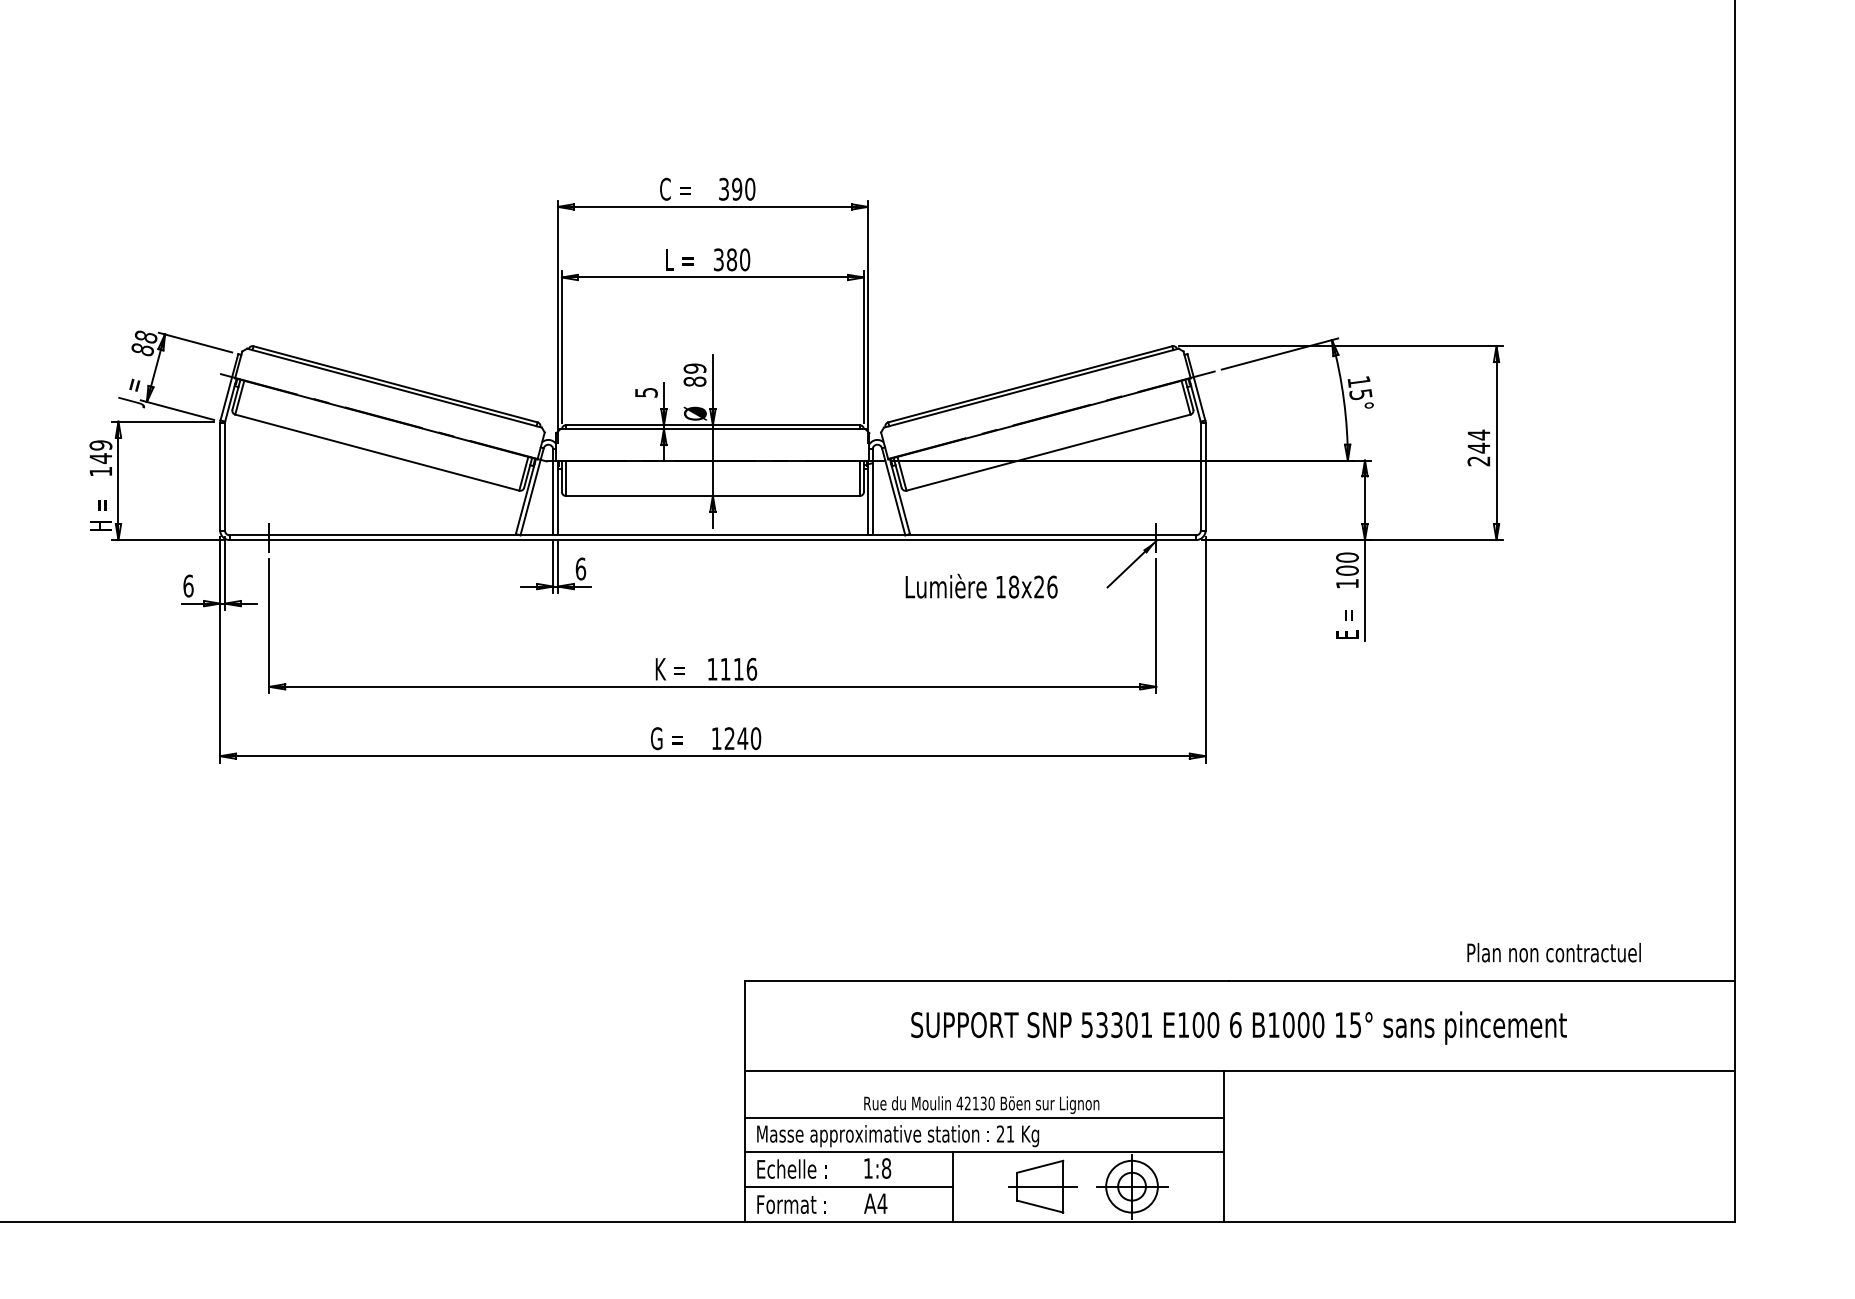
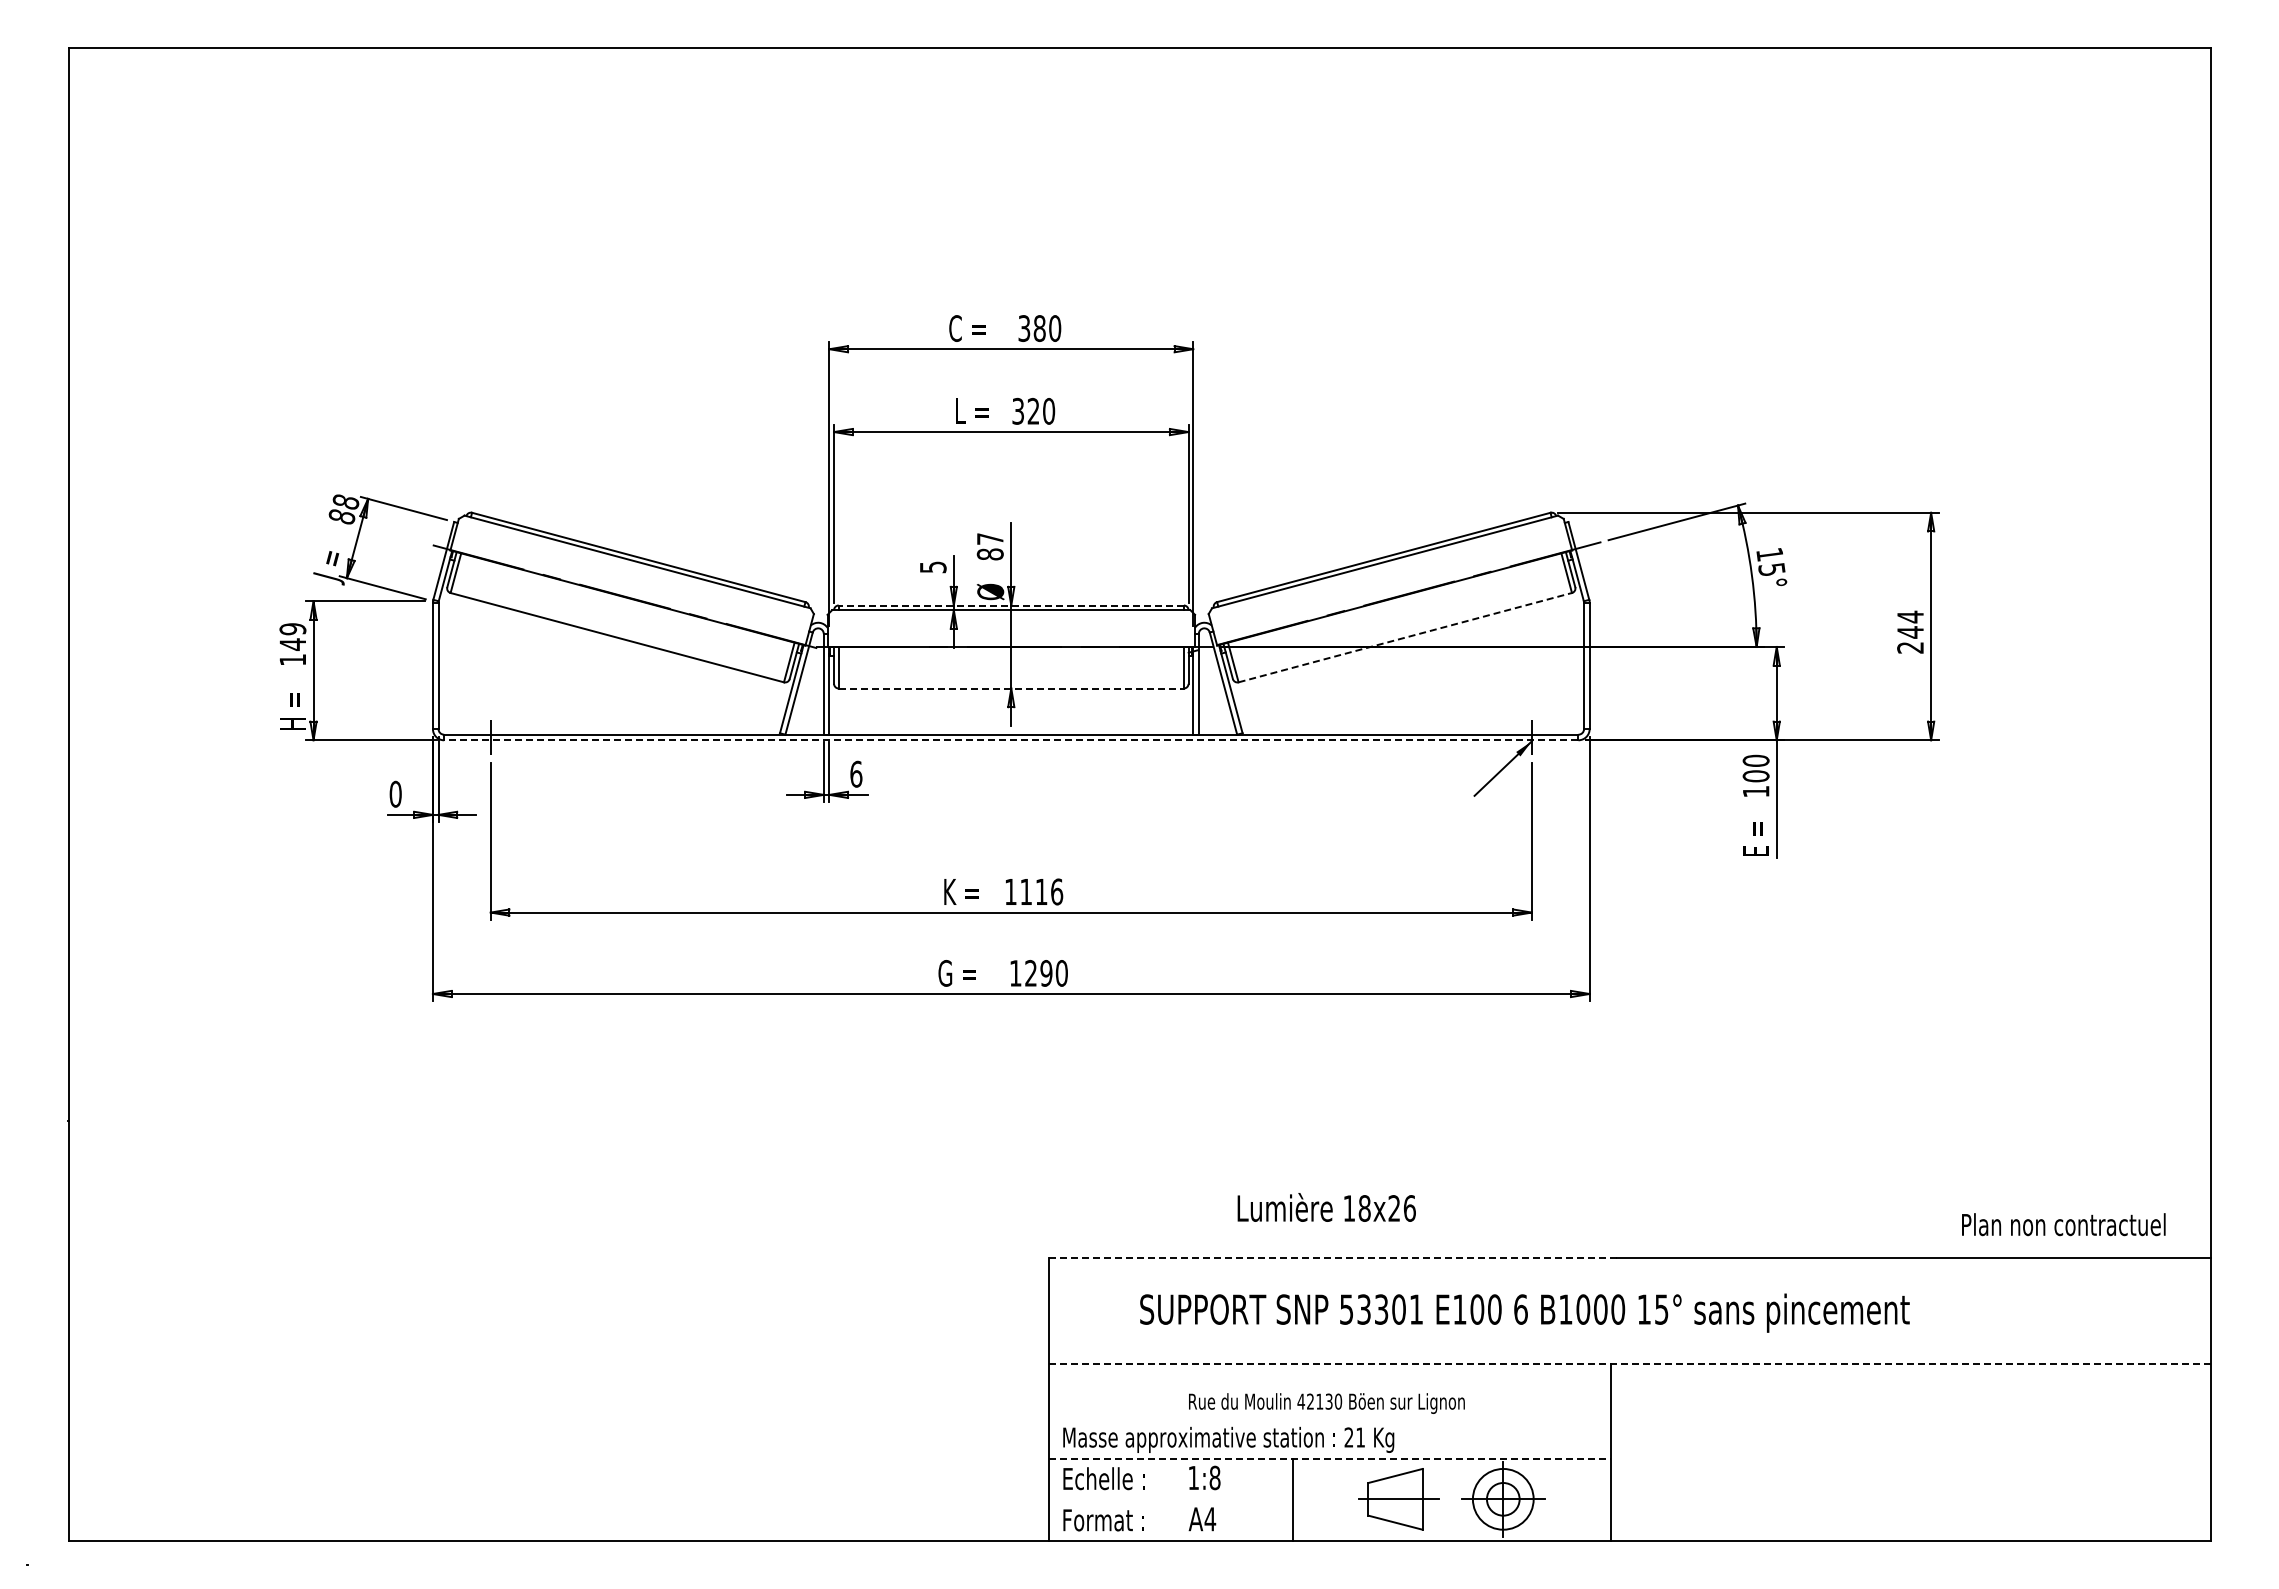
text: (736, 189) -> (1039, 328), 390 -> 380
text: (731, 259) -> (1033, 411), 380 -> 320
text: (694, 369) -> (989, 539), 89 -> 87
line: (713, 425) -> (1011, 605), solid -> dashed
line: (1048, 452) -> (1405, 637), solid -> dashed
line: (713, 495) -> (1011, 688), solid -> dashed
line: (712, 540) -> (1010, 740), solid -> dashed
text: (188, 585) -> (395, 793), 6 -> 0
text: (981, 586) -> (1326, 1207), moved
text: (742, 738) -> (1046, 973), 1240 -> 1290
text: (1553, 952) -> (2063, 1224), moved
line: (987, 980) -> (1333, 1257), solid -> dashed
text: (1238, 1027) -> (1524, 1312), moved
line: (1239, 1070) -> (1629, 1363), solid -> dashed
line: (984, 1117) -> (1330, 1418), removed
line: (984, 1152) -> (1330, 1459), solid -> dashed
line: (848, 1187) -> (1170, 1500), removed

